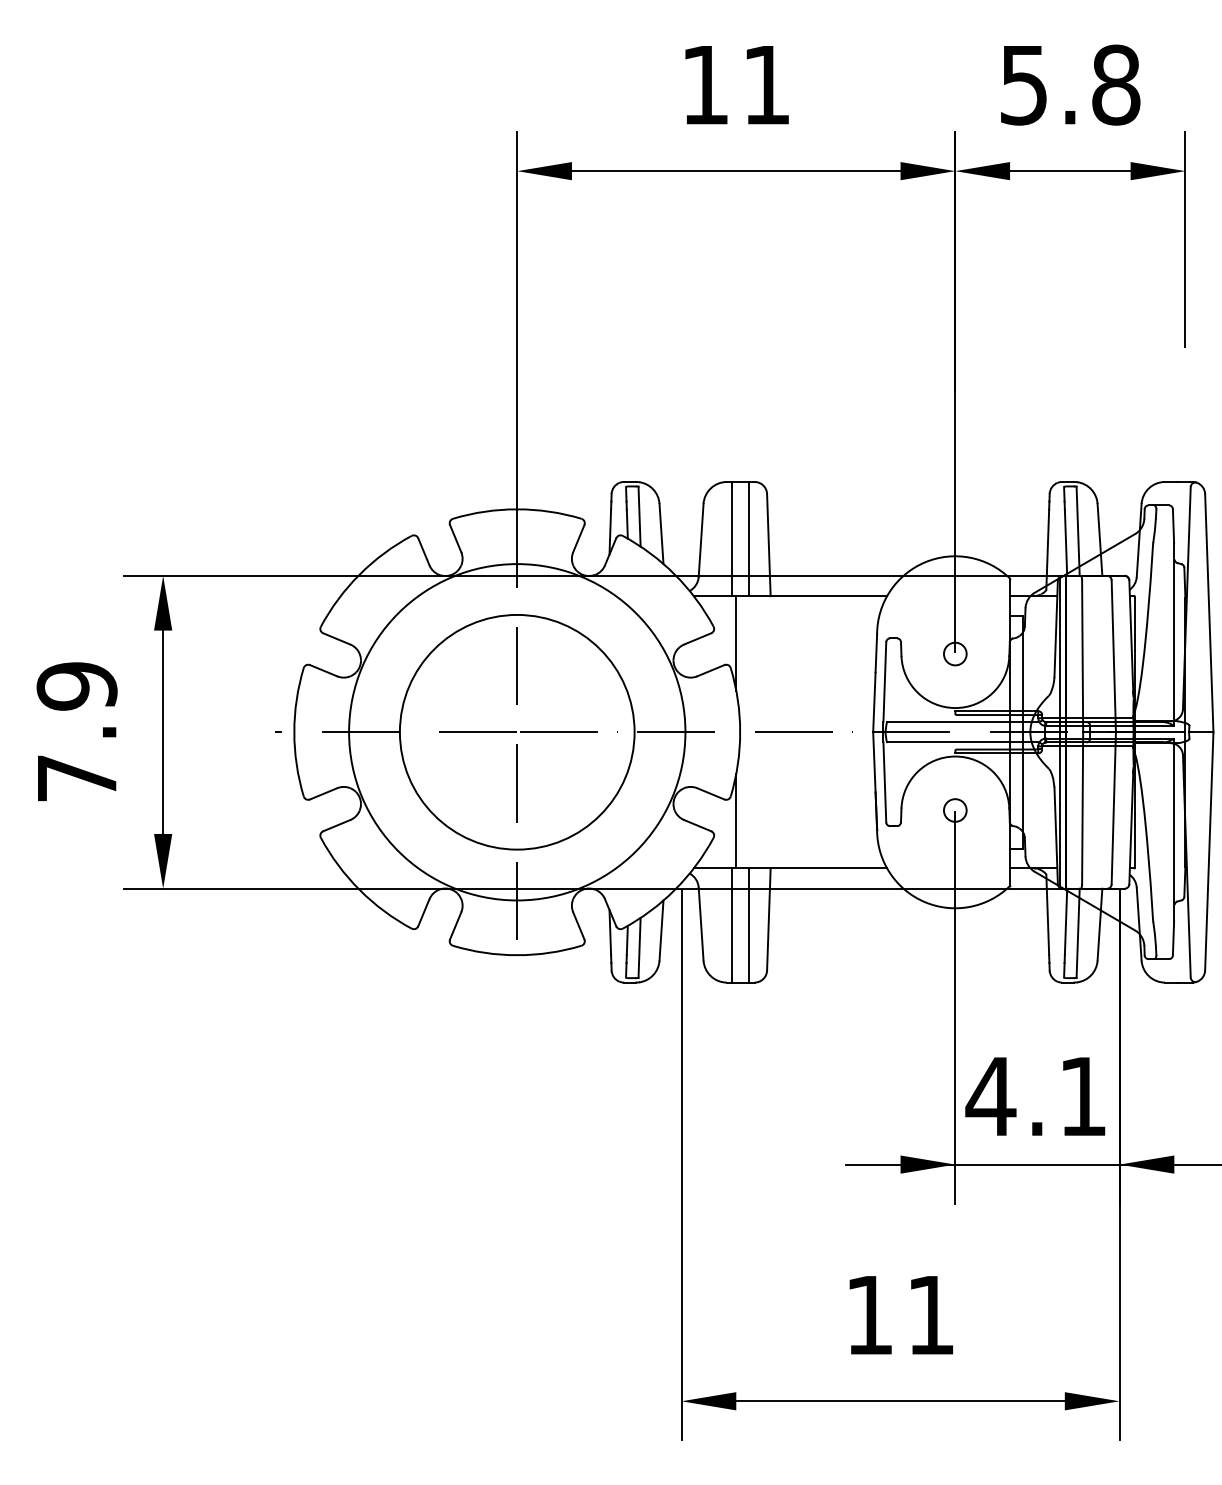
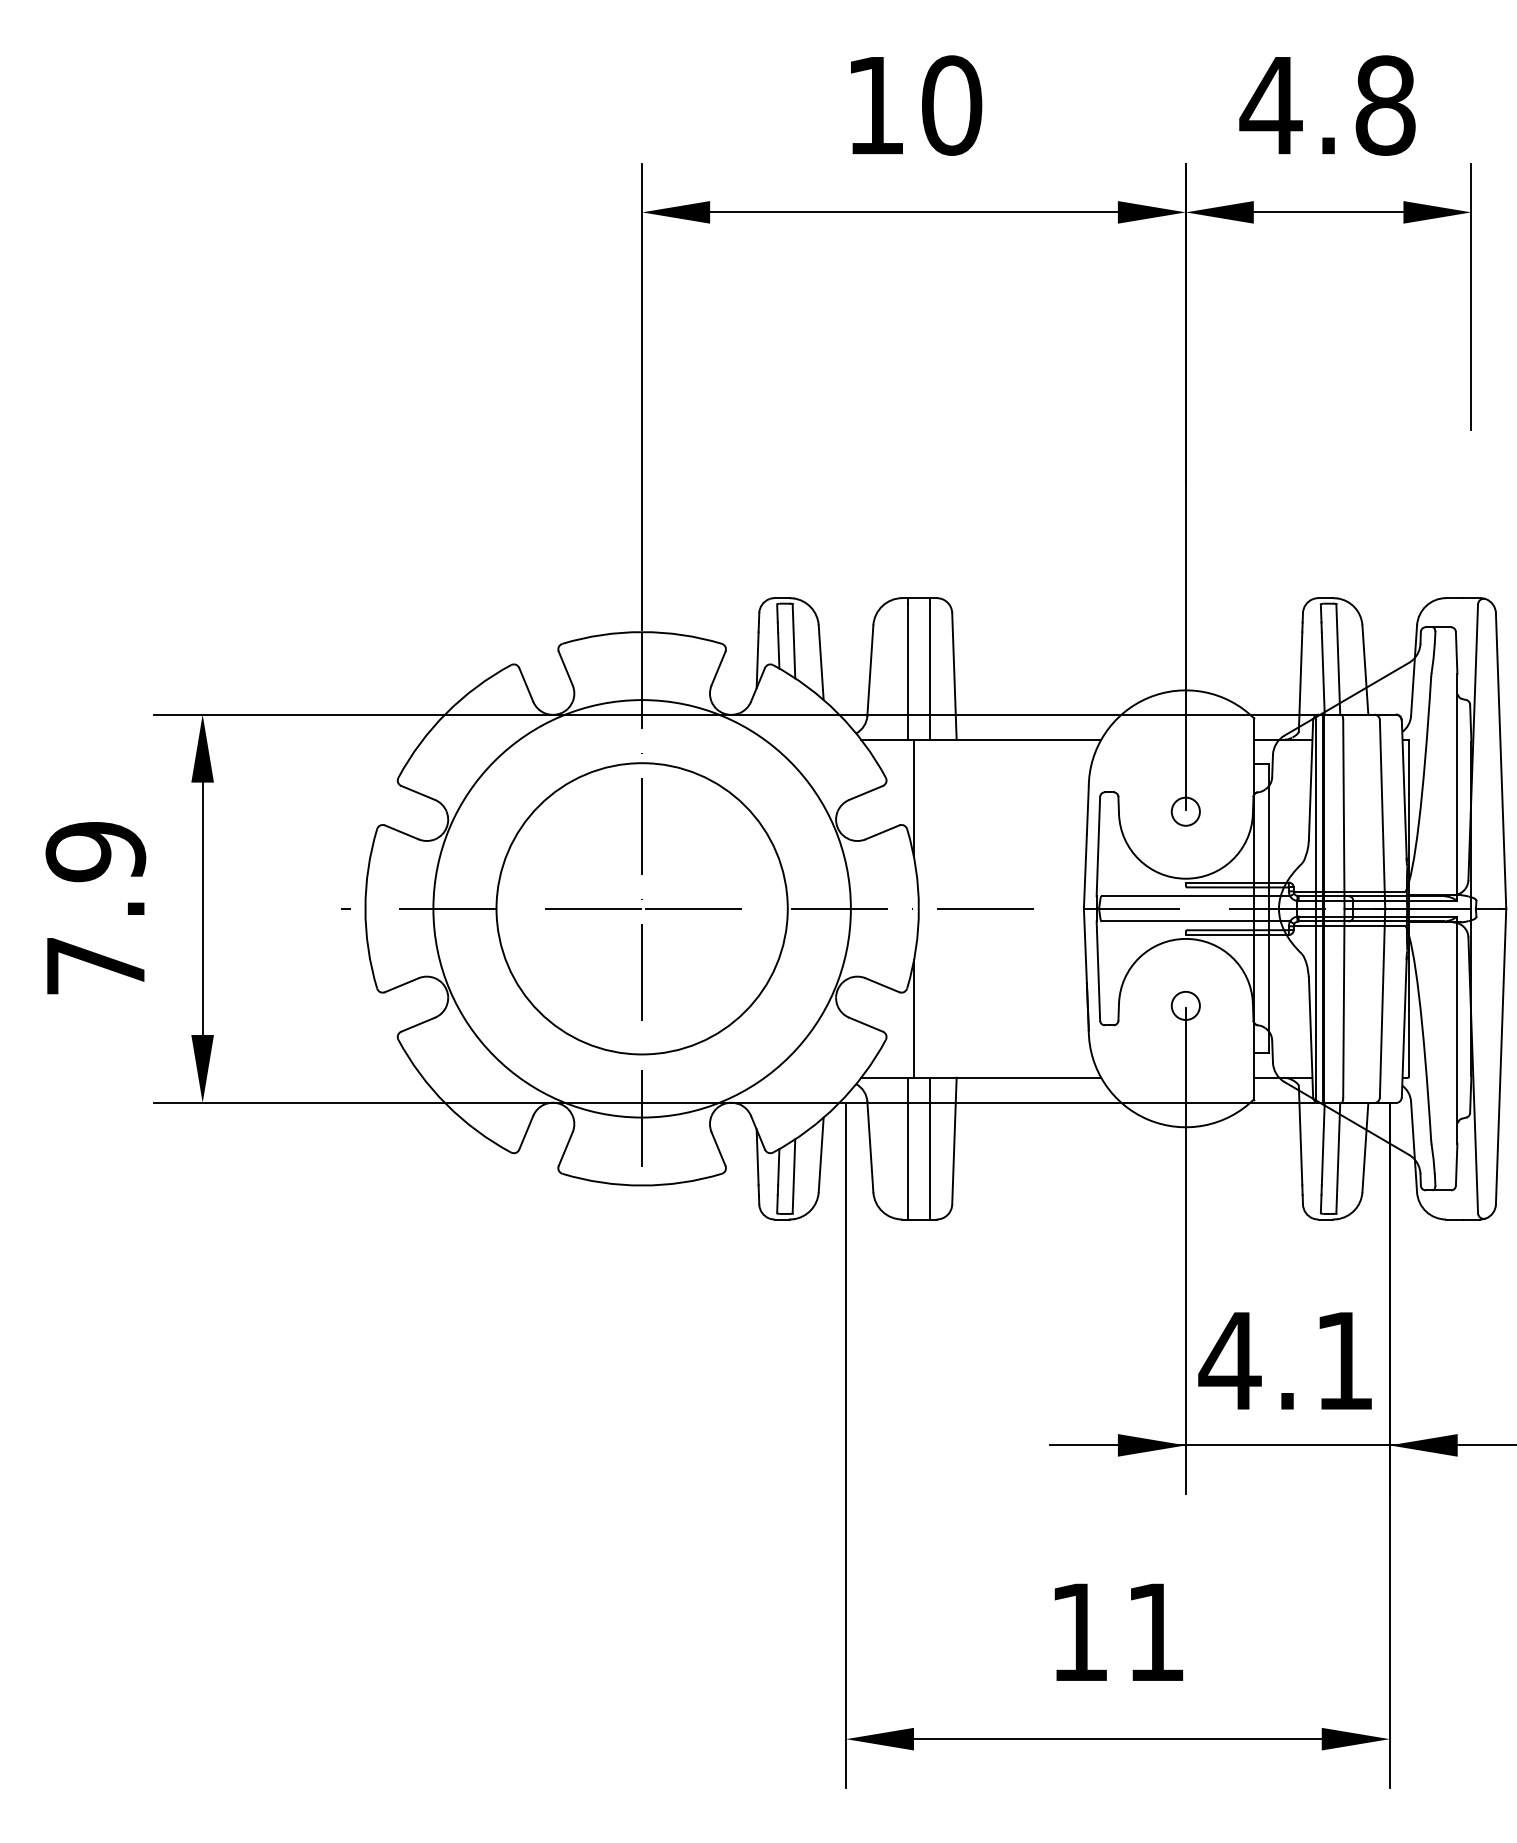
text: (767, 85) -> (952, 105), 11 -> 10
text: (1023, 85) -> (1270, 106), 5.8 -> 4.8

